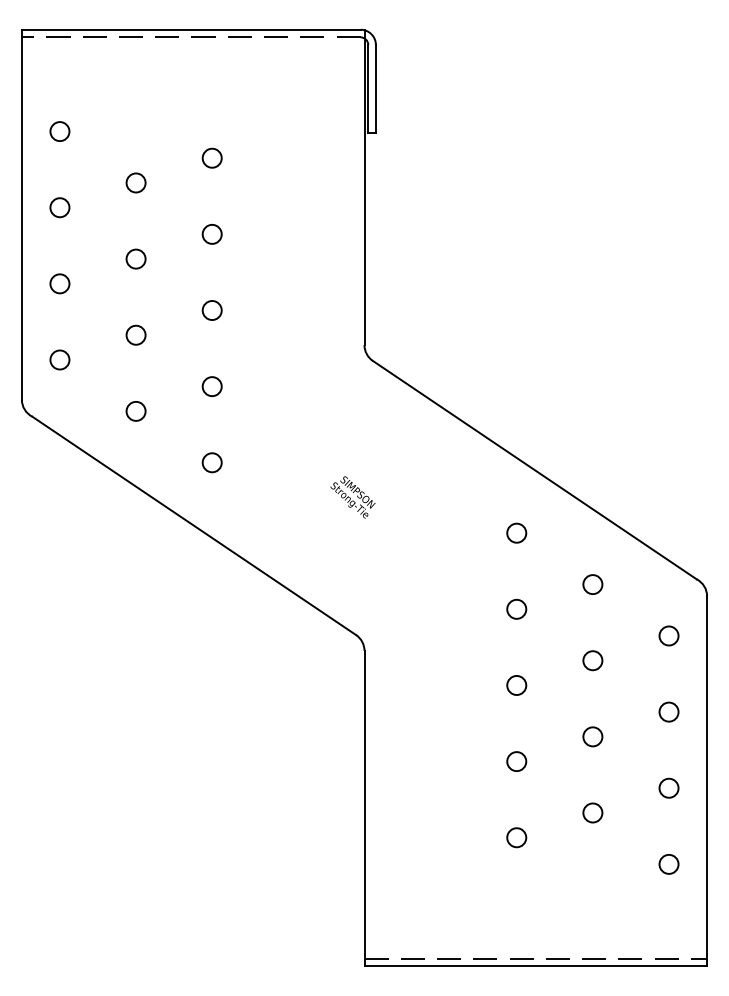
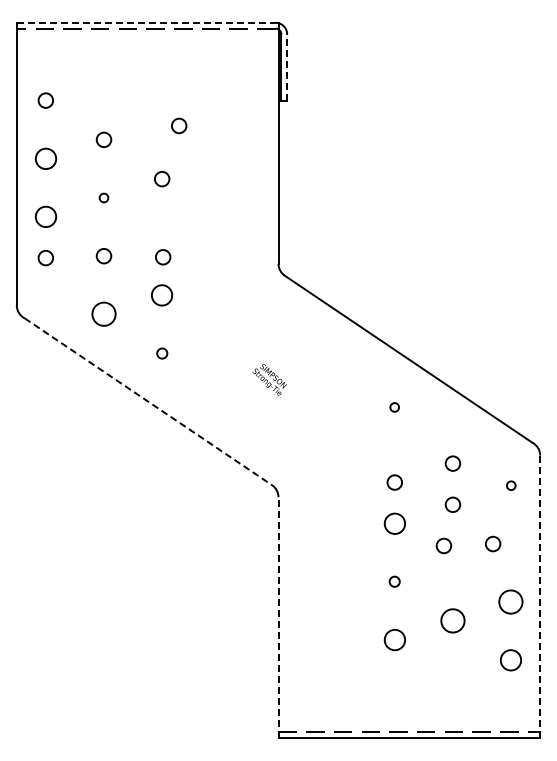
line: (191, 29) -> (146, 22), solid -> dashed
line: (376, 88) -> (287, 67), solid -> dashed
circle: (212, 157) -> (179, 125), moved
circle: (59, 207) -> (45, 158), size x1.4
circle: (135, 258) -> (103, 197), size x0.6
circle: (59, 283) -> (45, 216), size x1.4
circle: (212, 310) -> (163, 257), moved
circle: (59, 359) -> (45, 257), moved
circle: (212, 386) -> (162, 295), size x1.4
circle: (135, 411) -> (103, 314), size x1.6
circle: (212, 462) -> (162, 353), size x0.7
line: (194, 526) -> (148, 402), solid -> dashed
circle: (516, 533) -> (394, 407), size x0.6
circle: (592, 584) -> (452, 463), moved
circle: (516, 609) -> (394, 482), moved
circle: (669, 635) -> (511, 485), size x0.6
circle: (516, 685) -> (394, 523), size x1.4
circle: (669, 711) -> (493, 543), moved
circle: (592, 736) -> (443, 545), moved
circle: (516, 761) -> (394, 581), size x0.7
line: (707, 780) -> (540, 596), solid -> dashed
circle: (669, 788) -> (511, 602), size x1.6
line: (364, 808) -> (278, 617), solid -> dashed
circle: (592, 813) -> (452, 621), size x1.6
circle: (516, 837) -> (394, 639), size x1.4
circle: (669, 864) -> (511, 660), size x1.4

